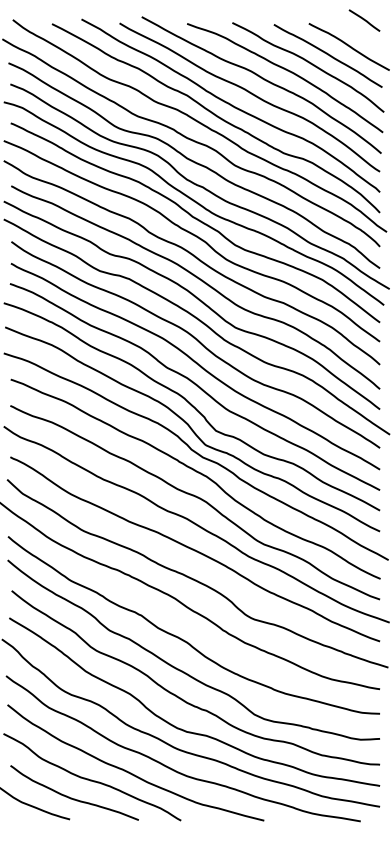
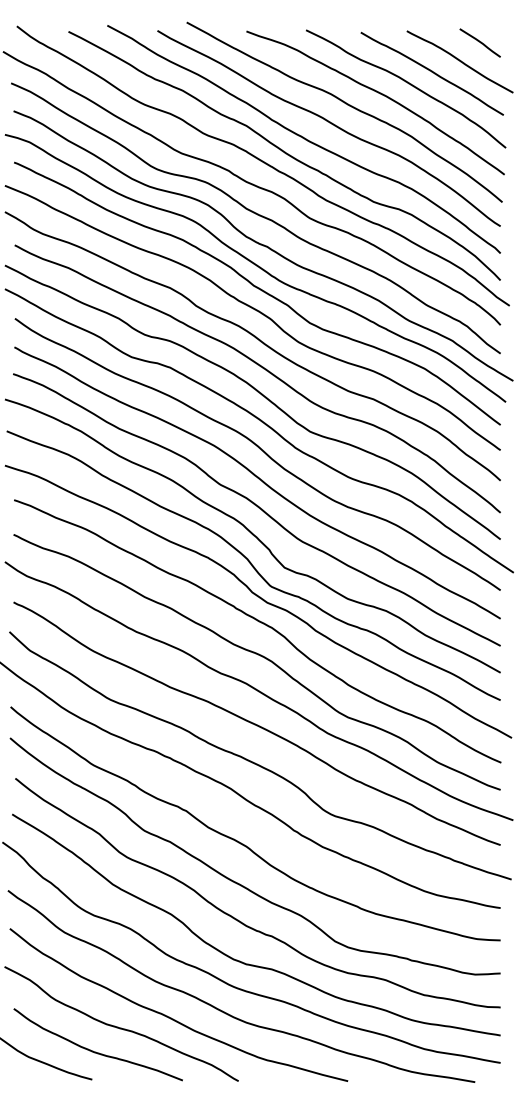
line: (364, 20) -> (480, 42), moved

